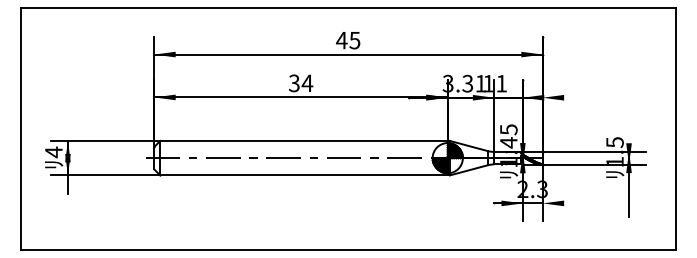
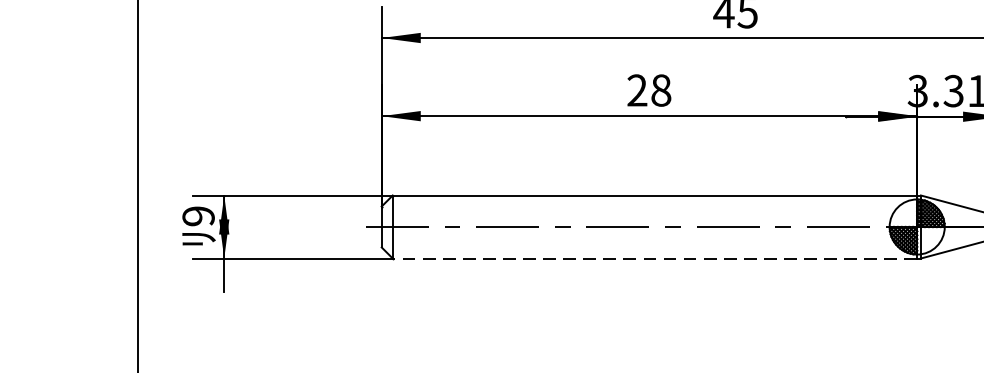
text: (301, 83) -> (650, 90), 34 -> 28
text: (53, 152) -> (197, 216), 4 -> 9
line: (304, 175) -> (655, 258), solid -> dashed

